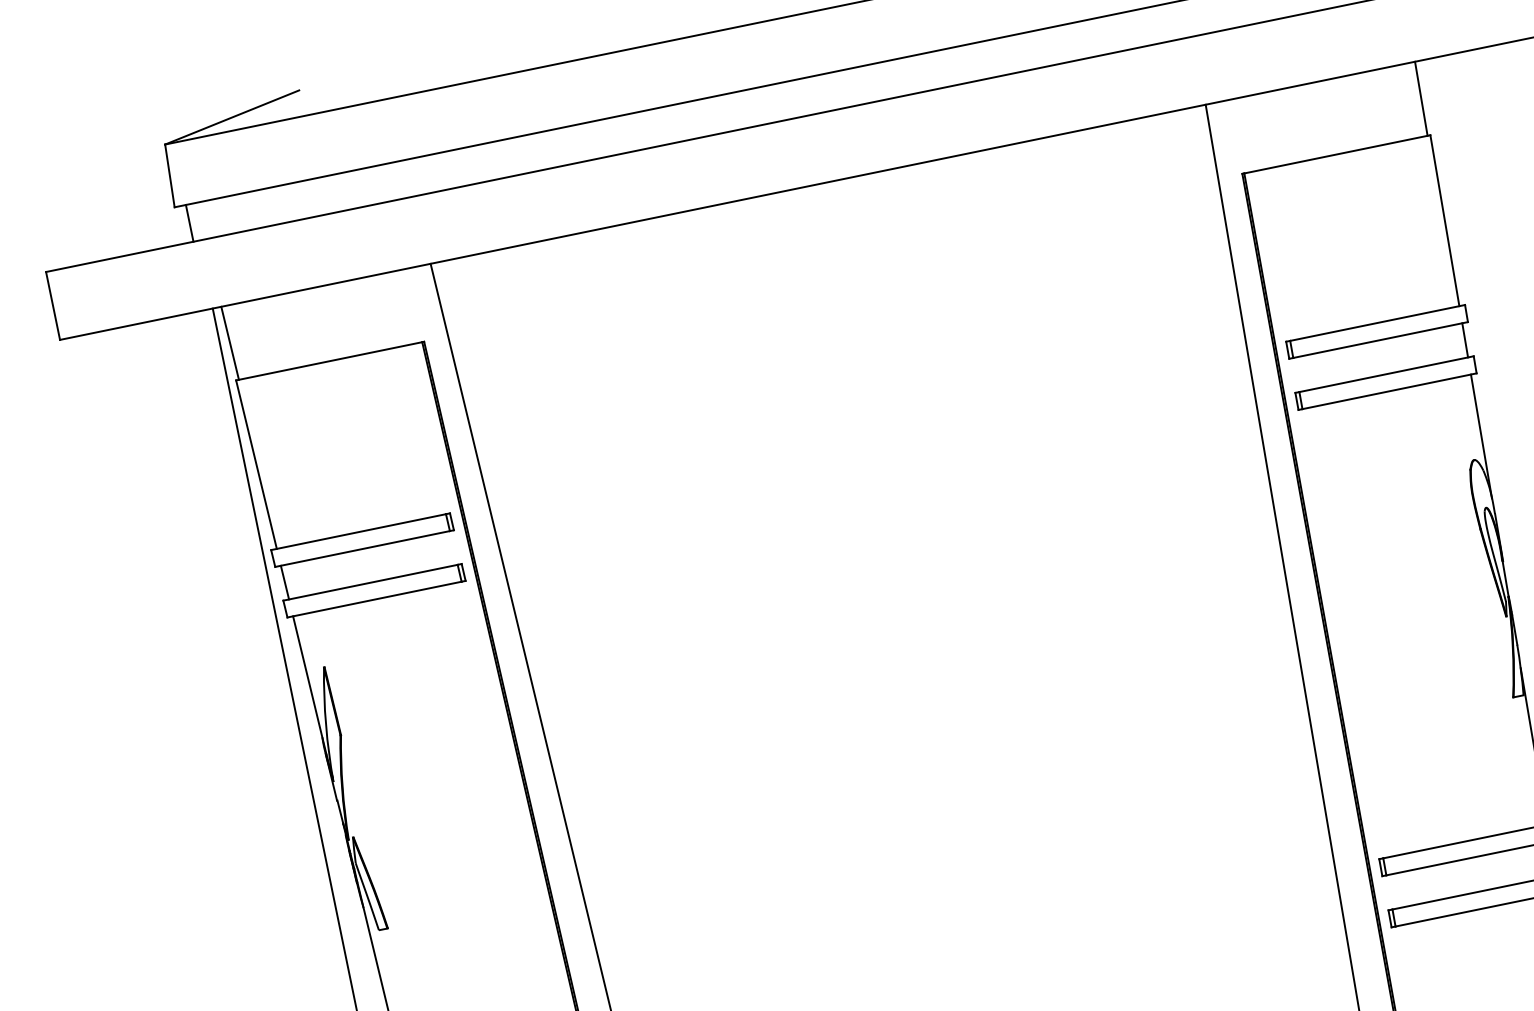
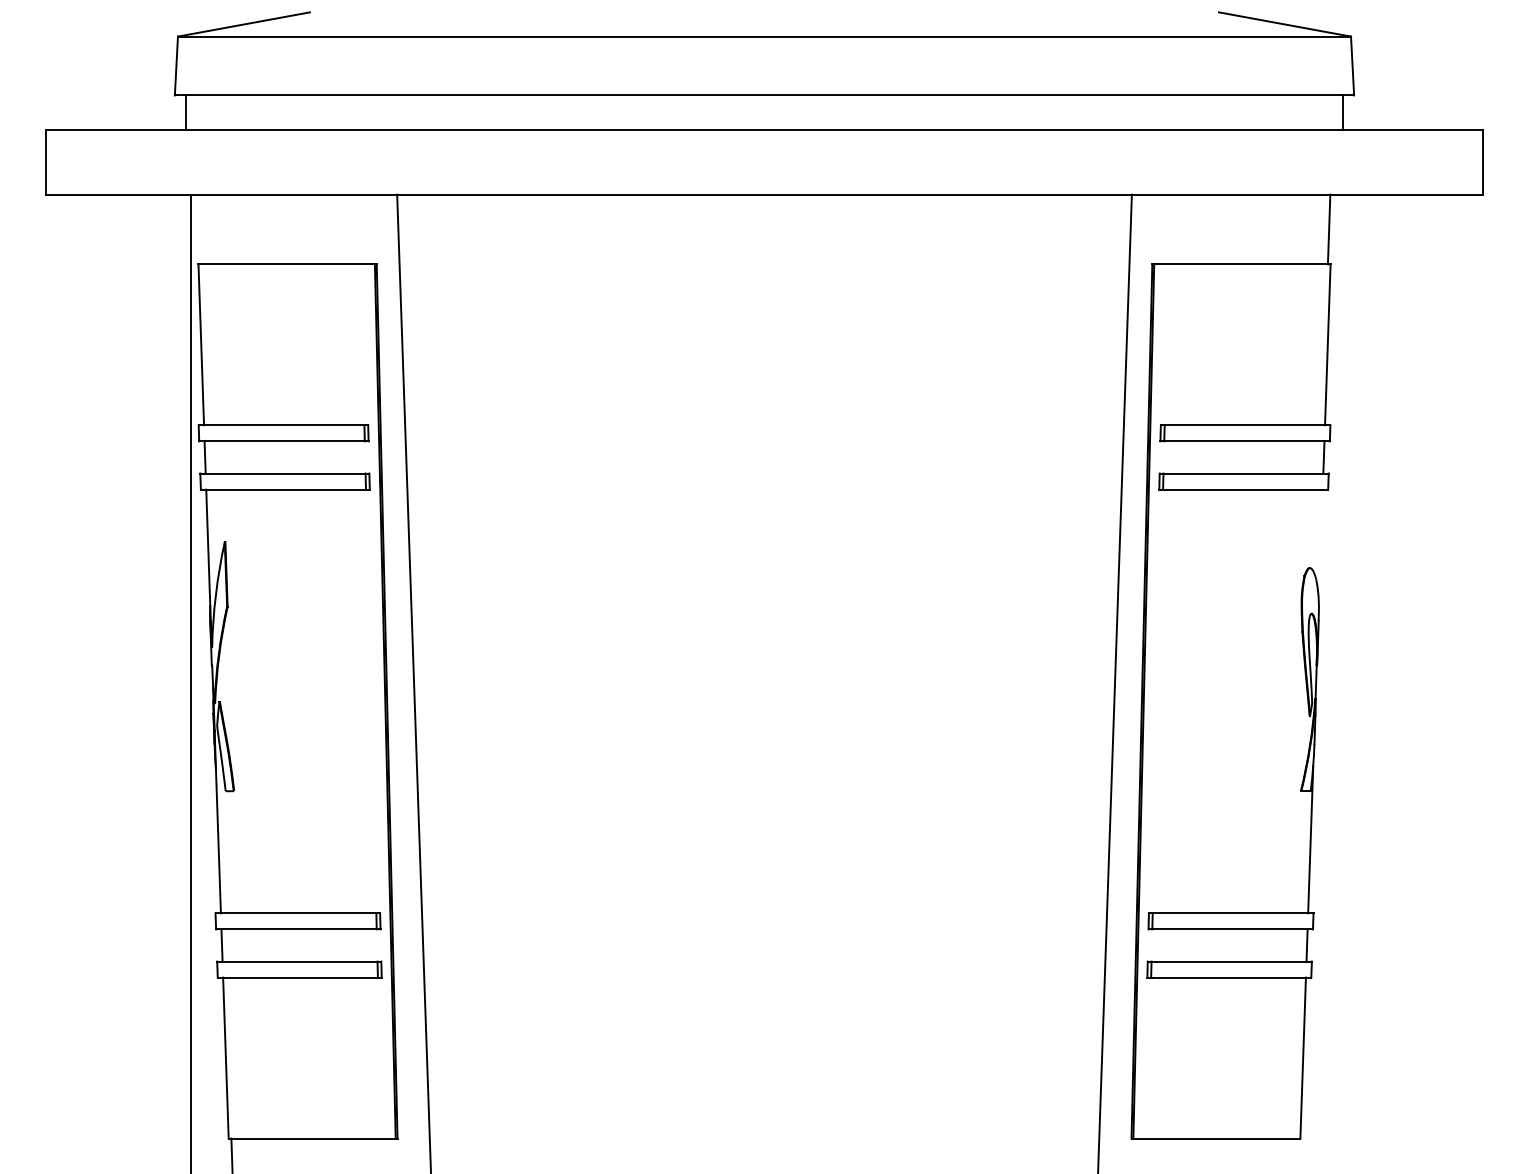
line: (229, 343) -> (199, 229), removed
line: (1481, 436) -> (1320, 547), removed

